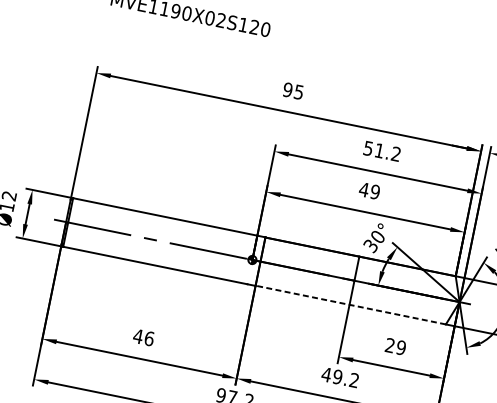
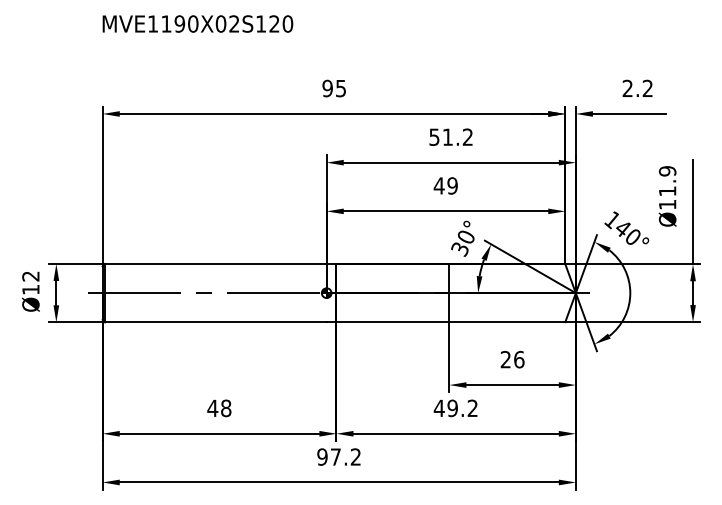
line: (350, 305) -> (450, 322), dashed -> solid
text: (149, 338) -> (226, 407), 46 -> 48
text: (401, 347) -> (519, 359), 29 -> 26

